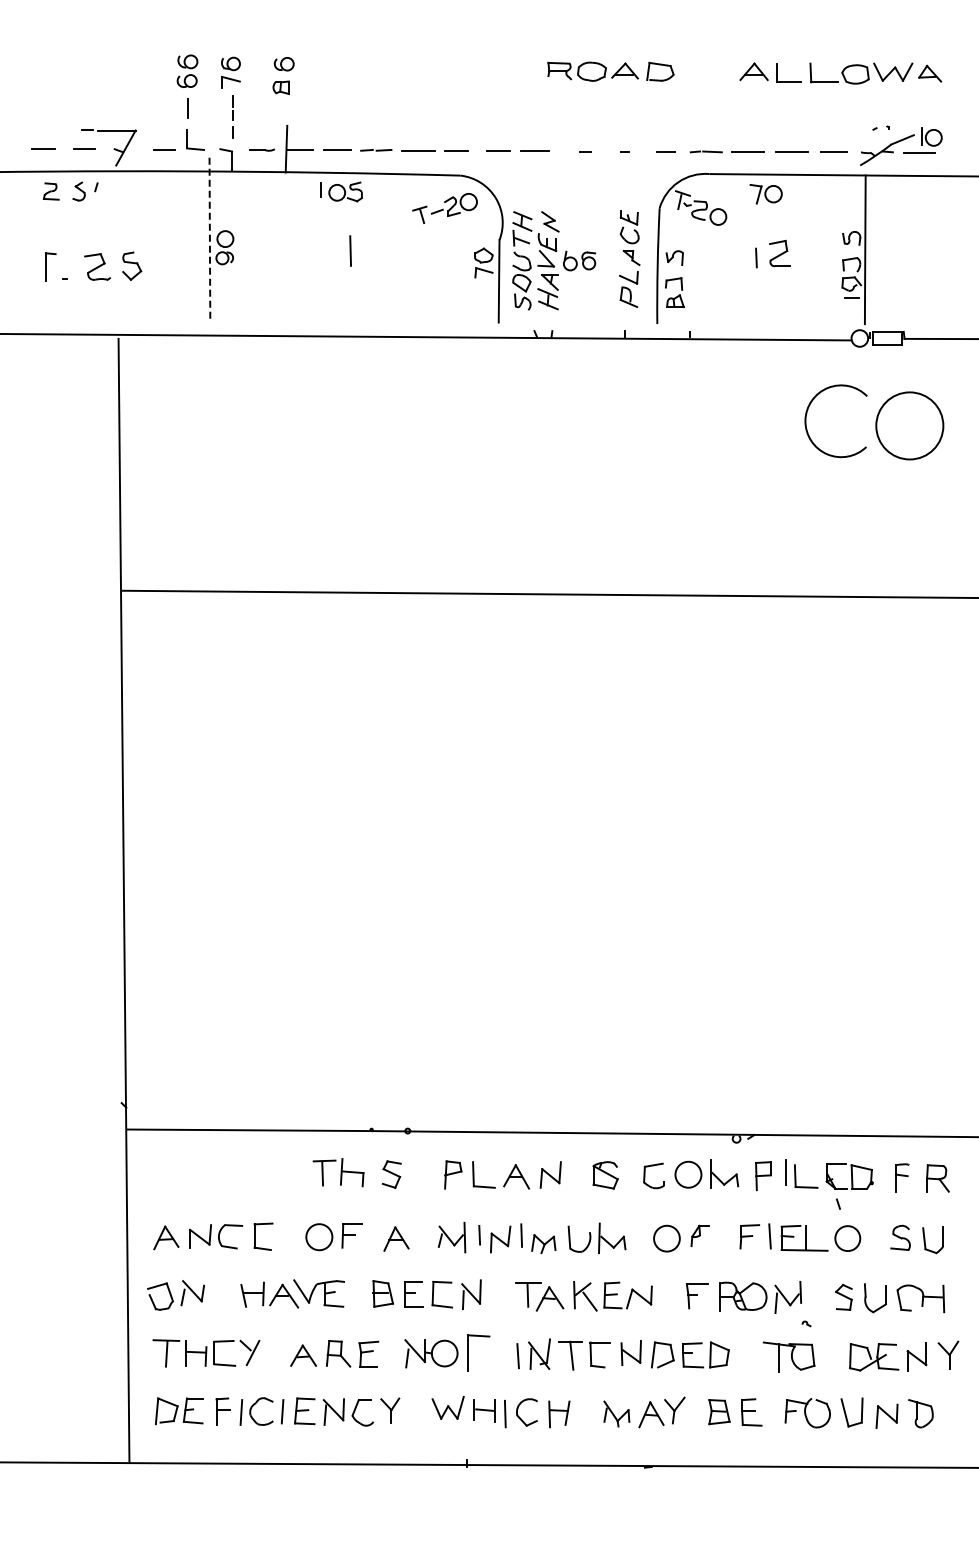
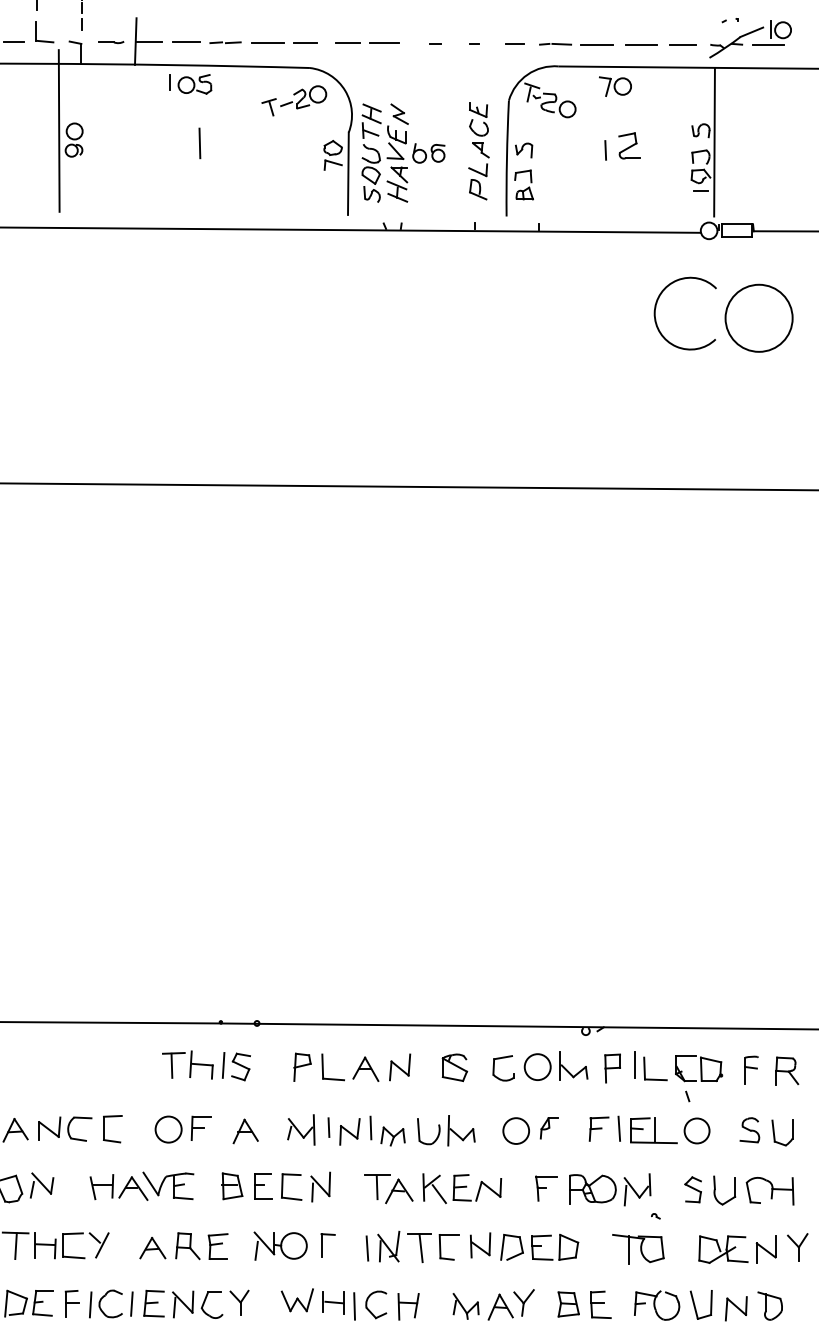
line: (209, 238) -> (58, 130), dashed -> solid
line: (374, 1172) -> (223, 1064), added
part: (478, 1352) -> (327, 1244), size x0.62

